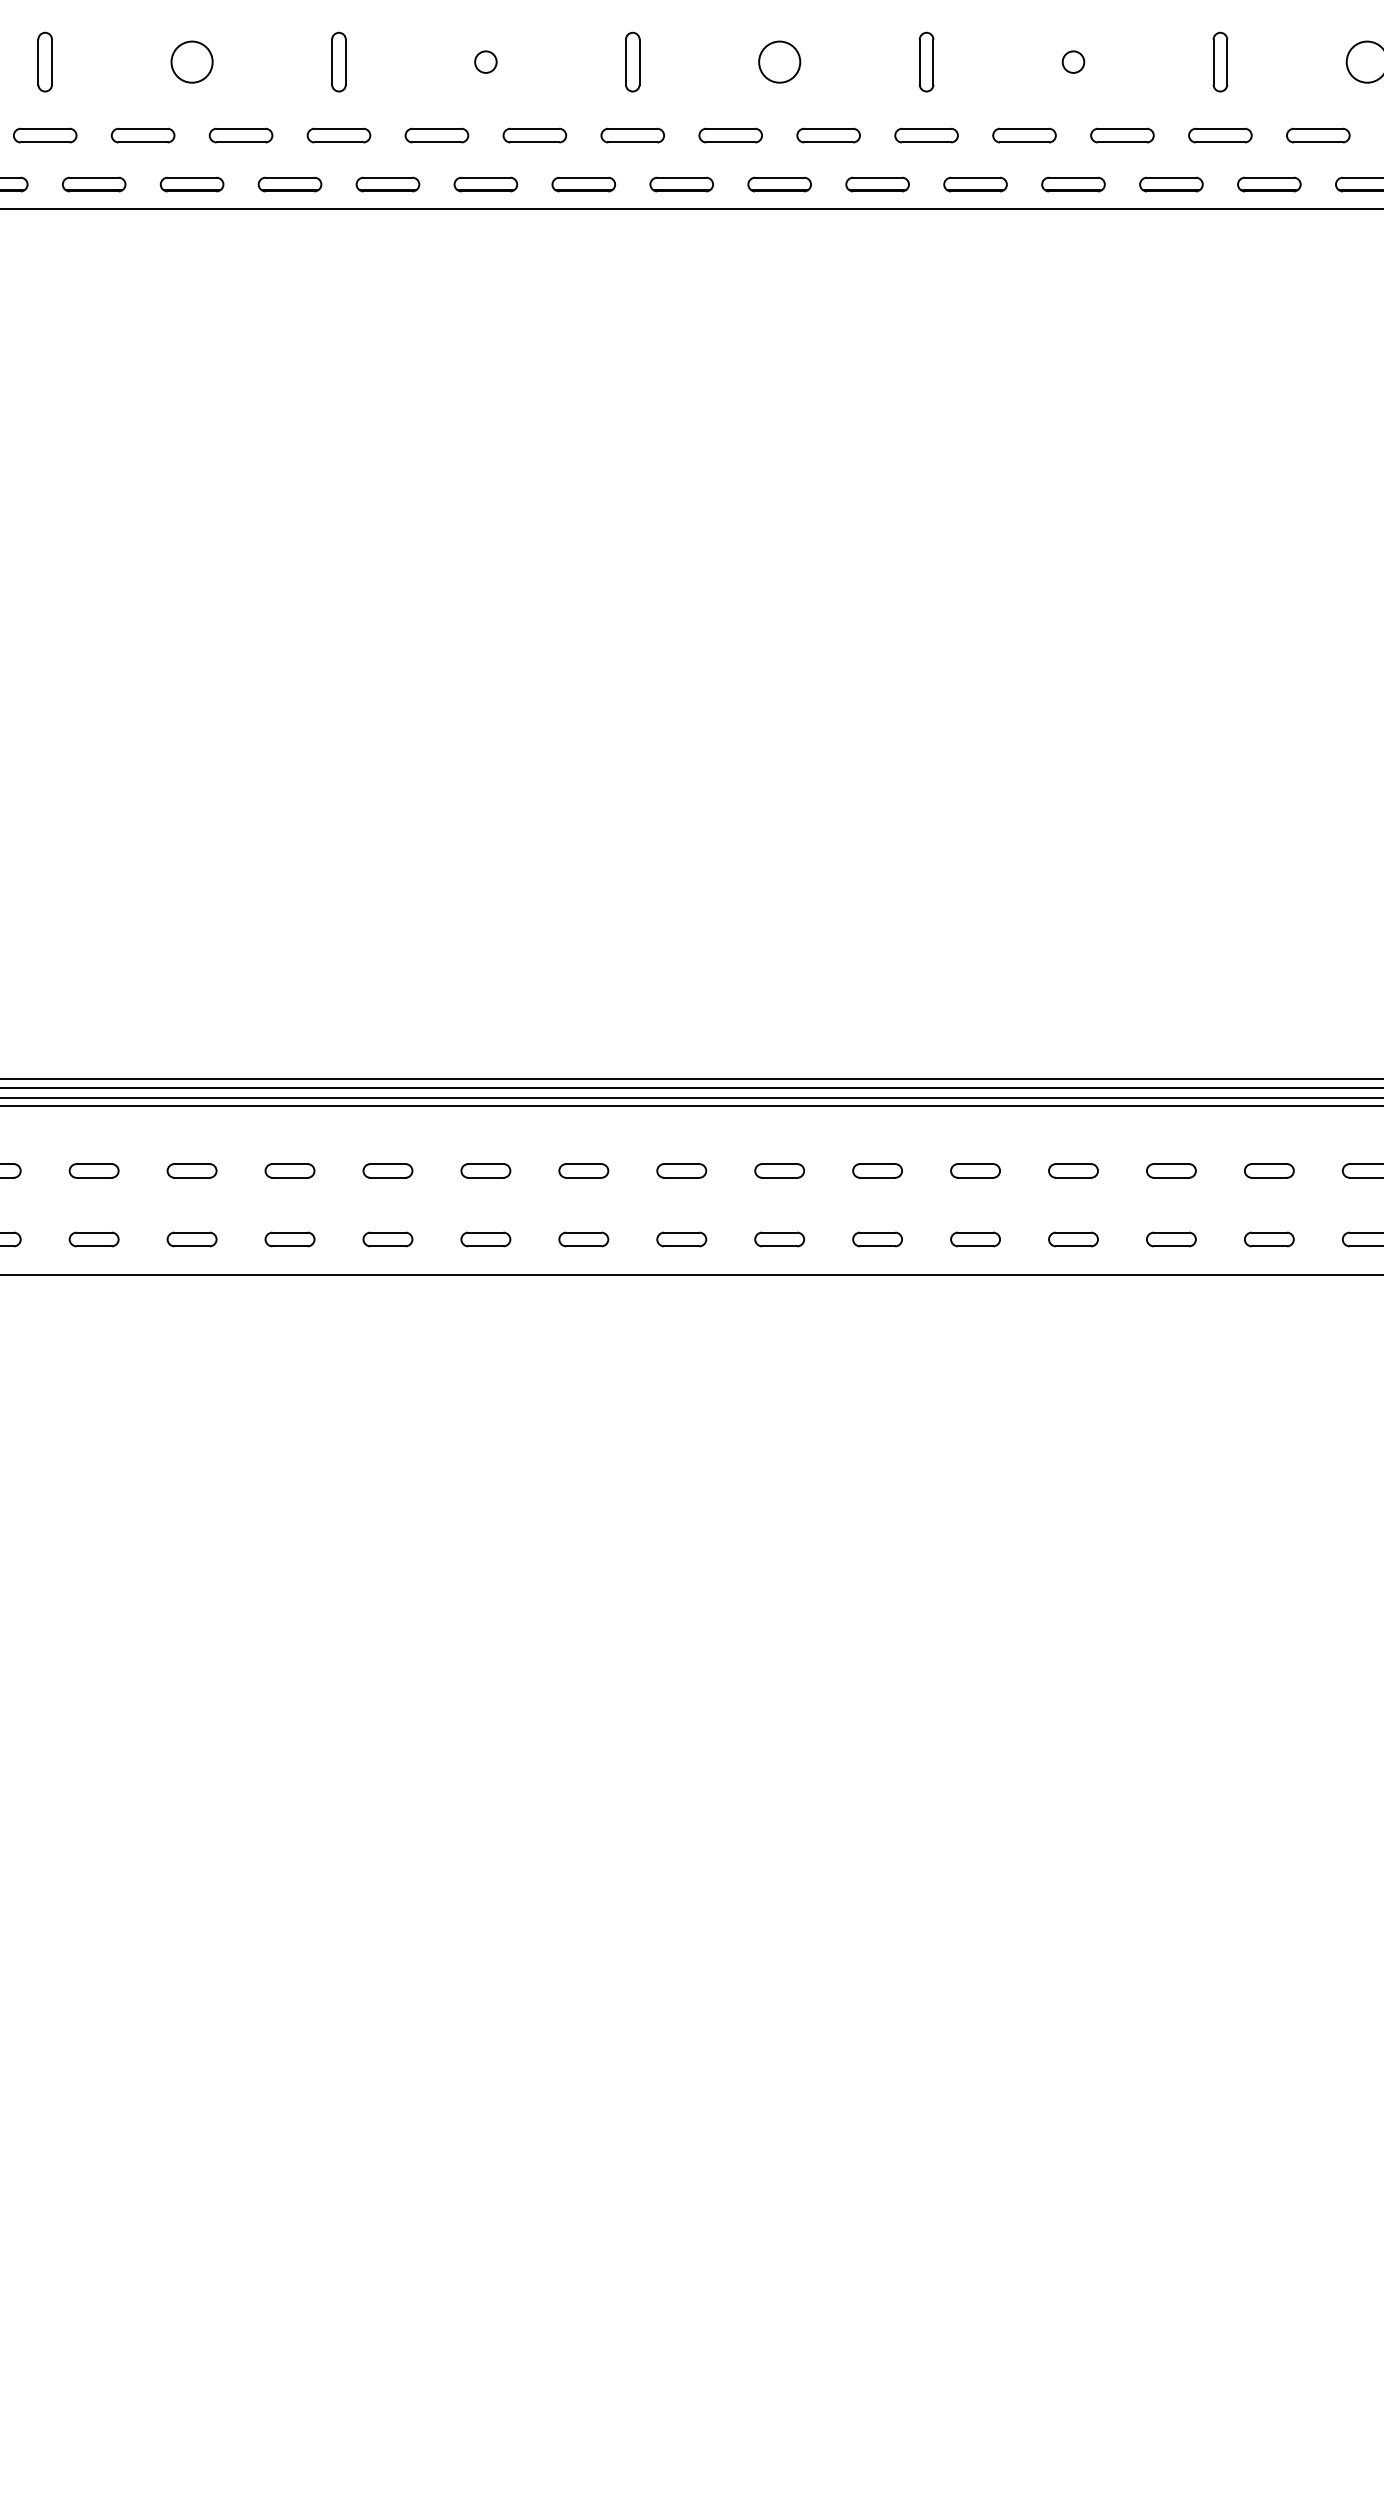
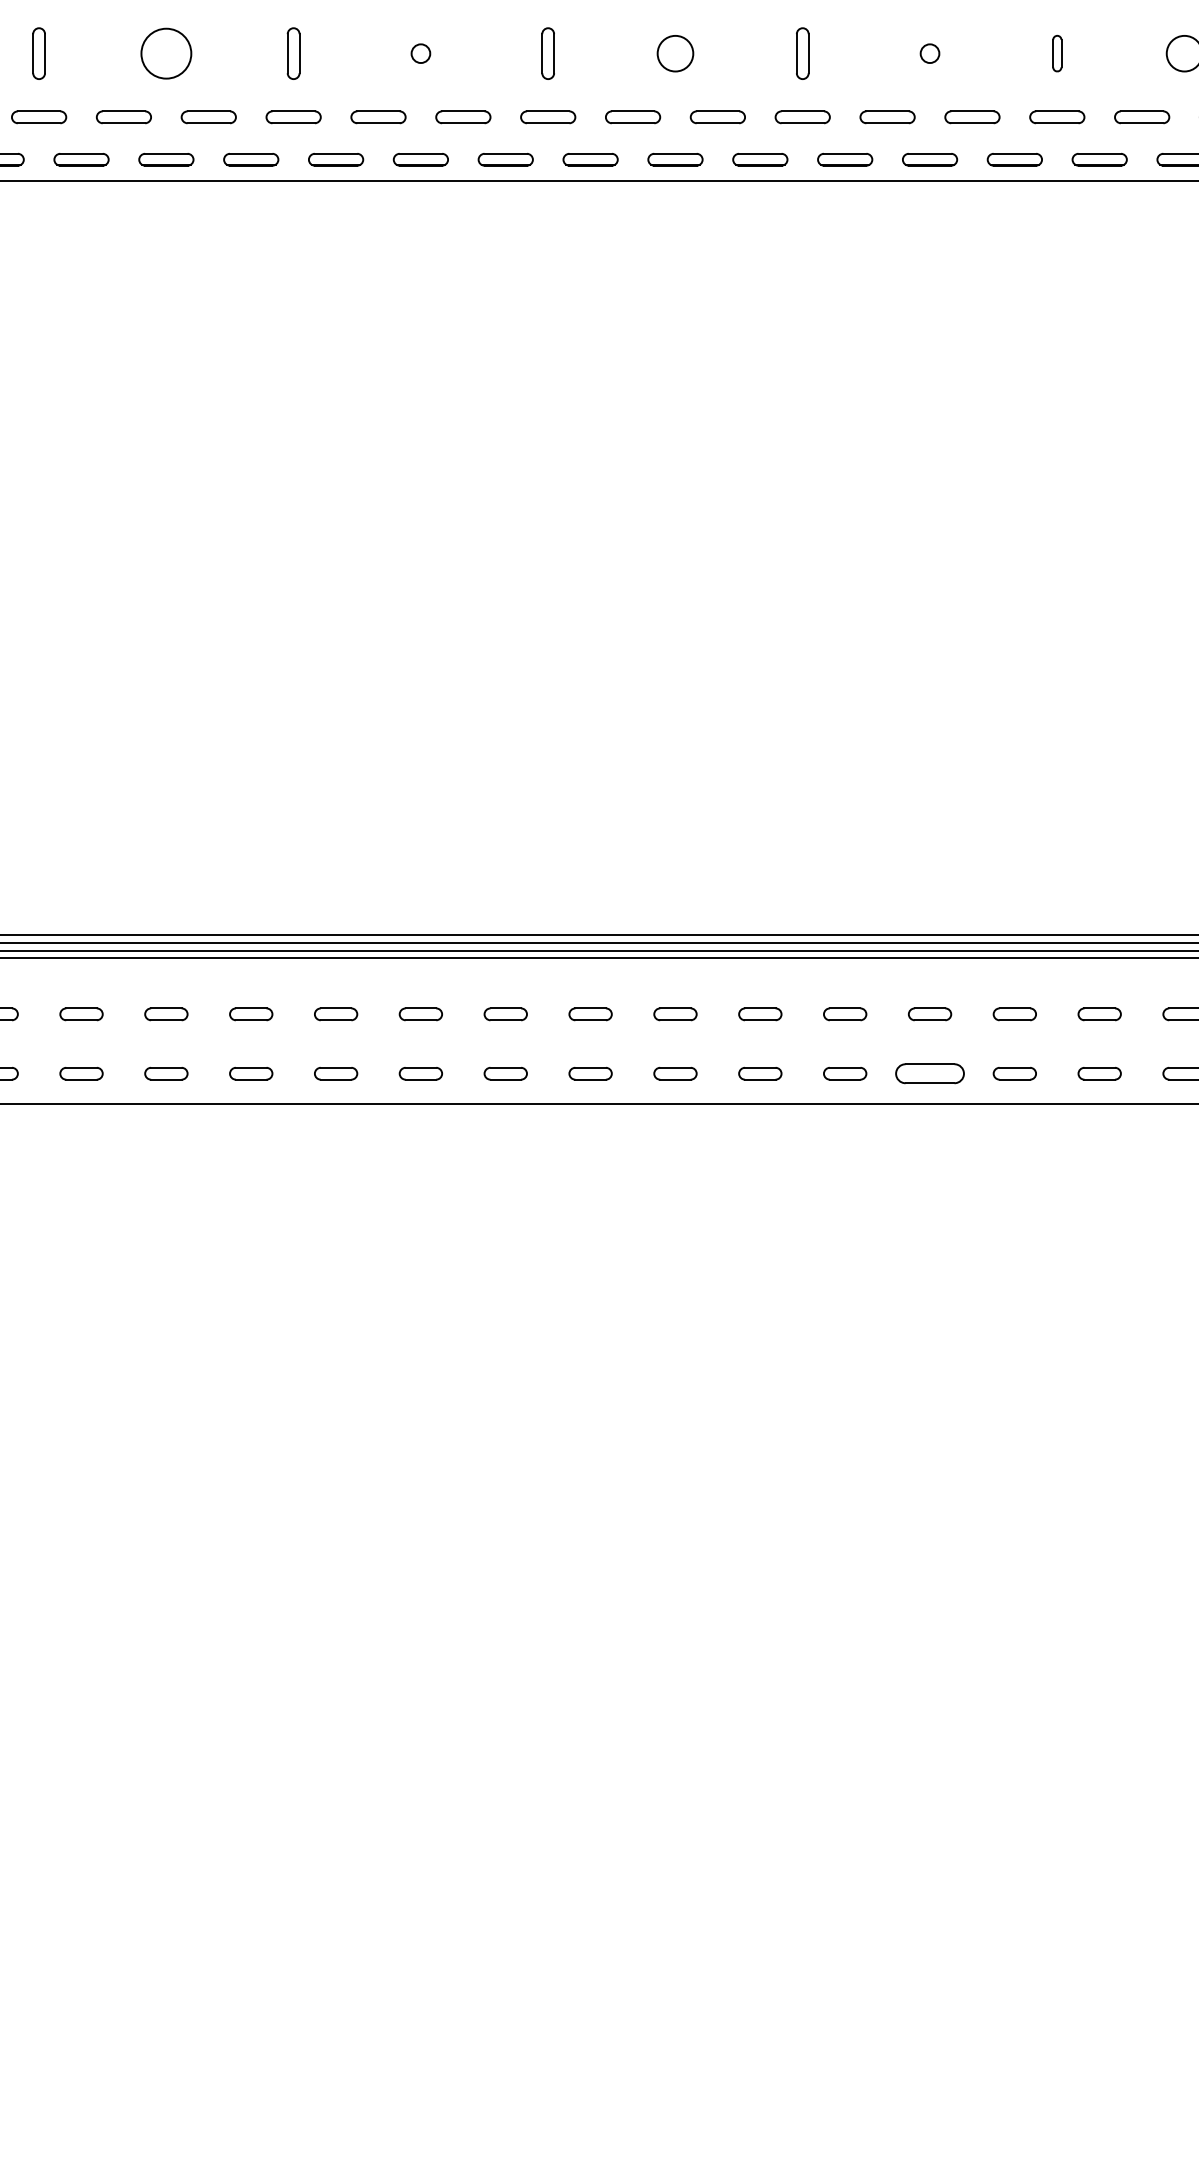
circle: (191, 61) -> (165, 53), size x1.4
part: (1220, 61) -> (1057, 53), size x0.7
part: (1073, 1239) -> (930, 1073), size x1.6

